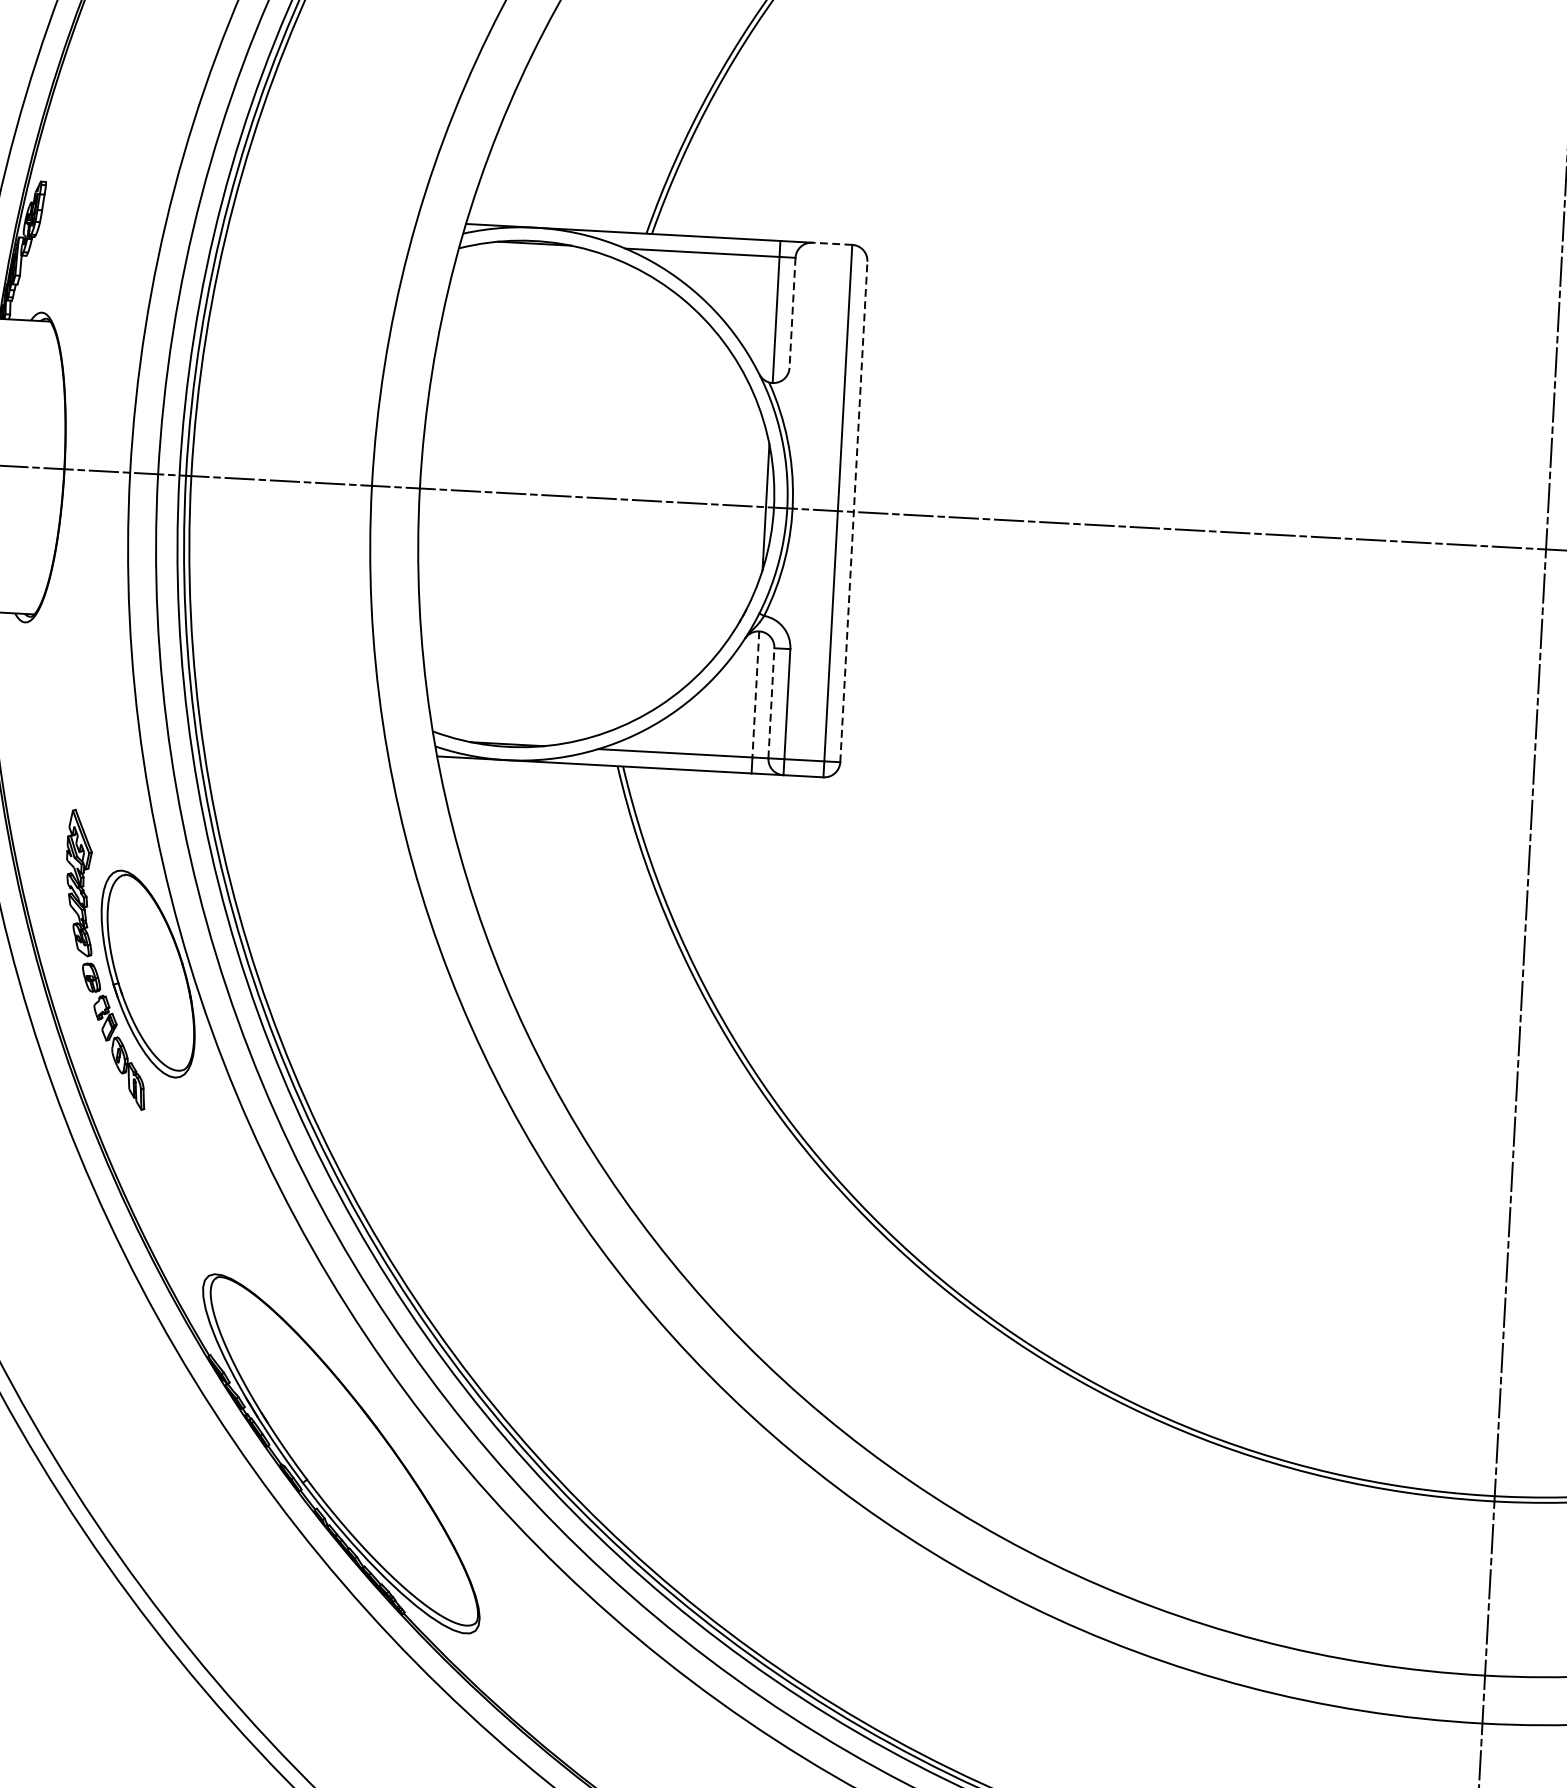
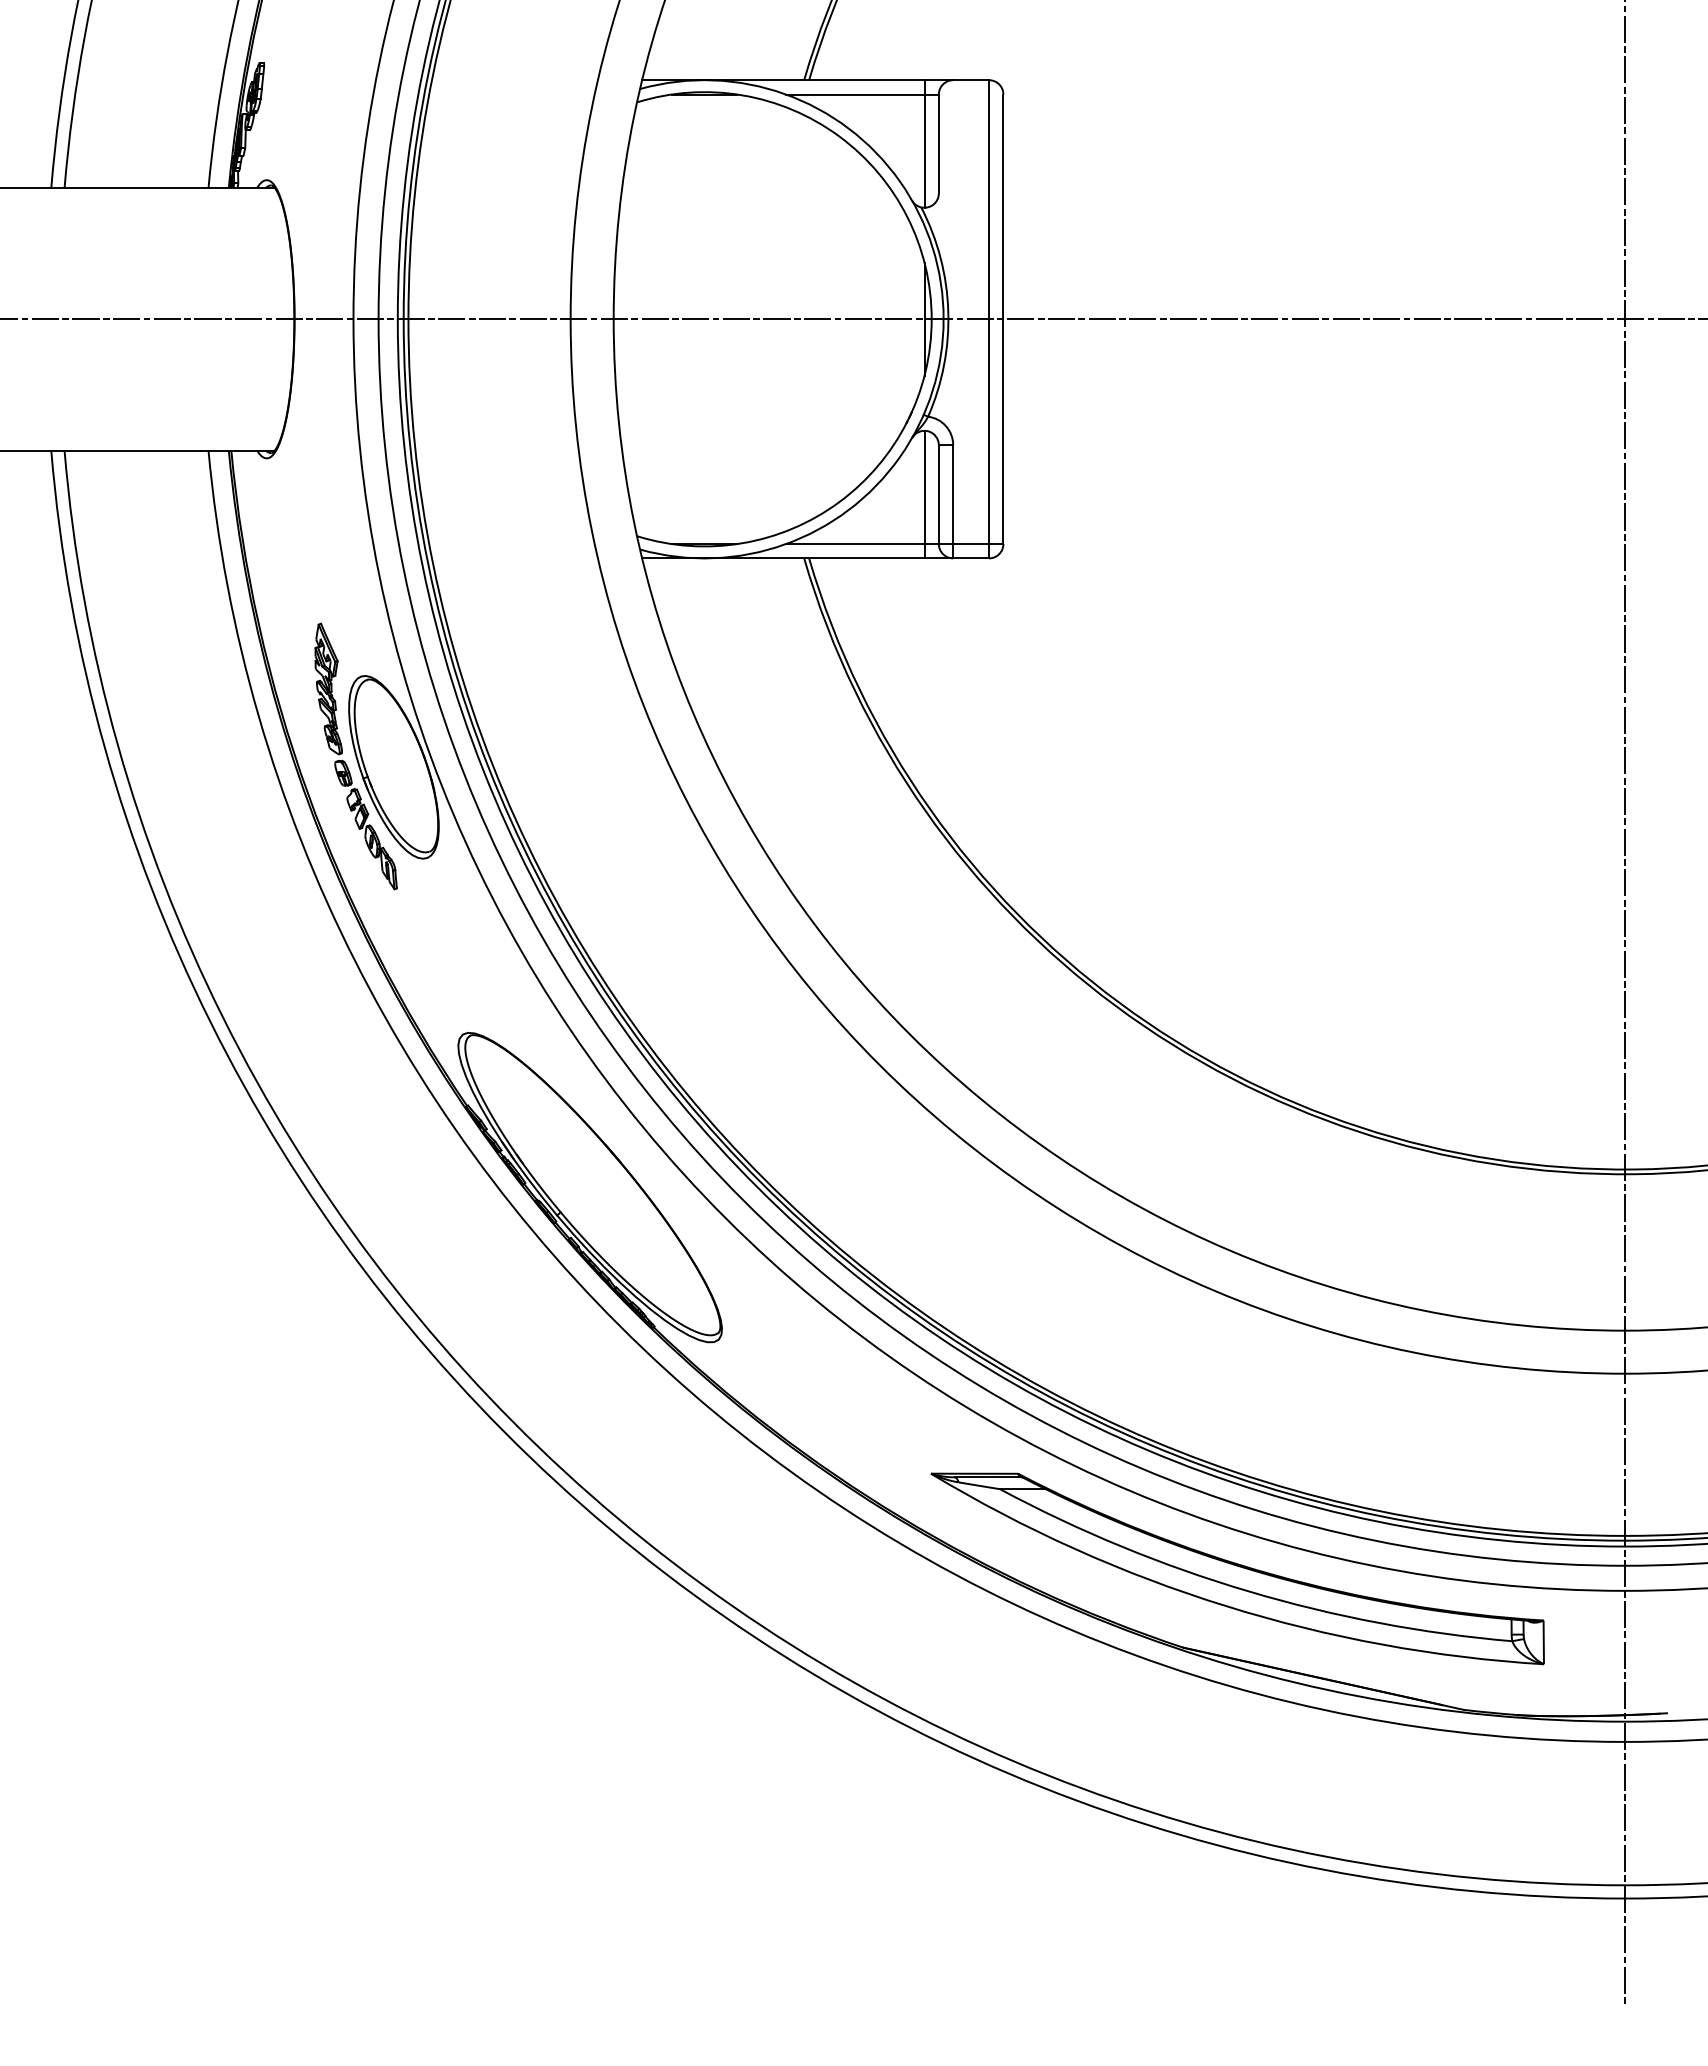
line: (832, 244) -> (971, 80), dashed -> solid
line: (792, 313) -> (938, 144), dashed -> solid
line: (853, 512) -> (1003, 319), dashed -> solid
line: (755, 694) -> (924, 487), dashed -> solid
line: (770, 703) -> (938, 494), dashed -> solid

